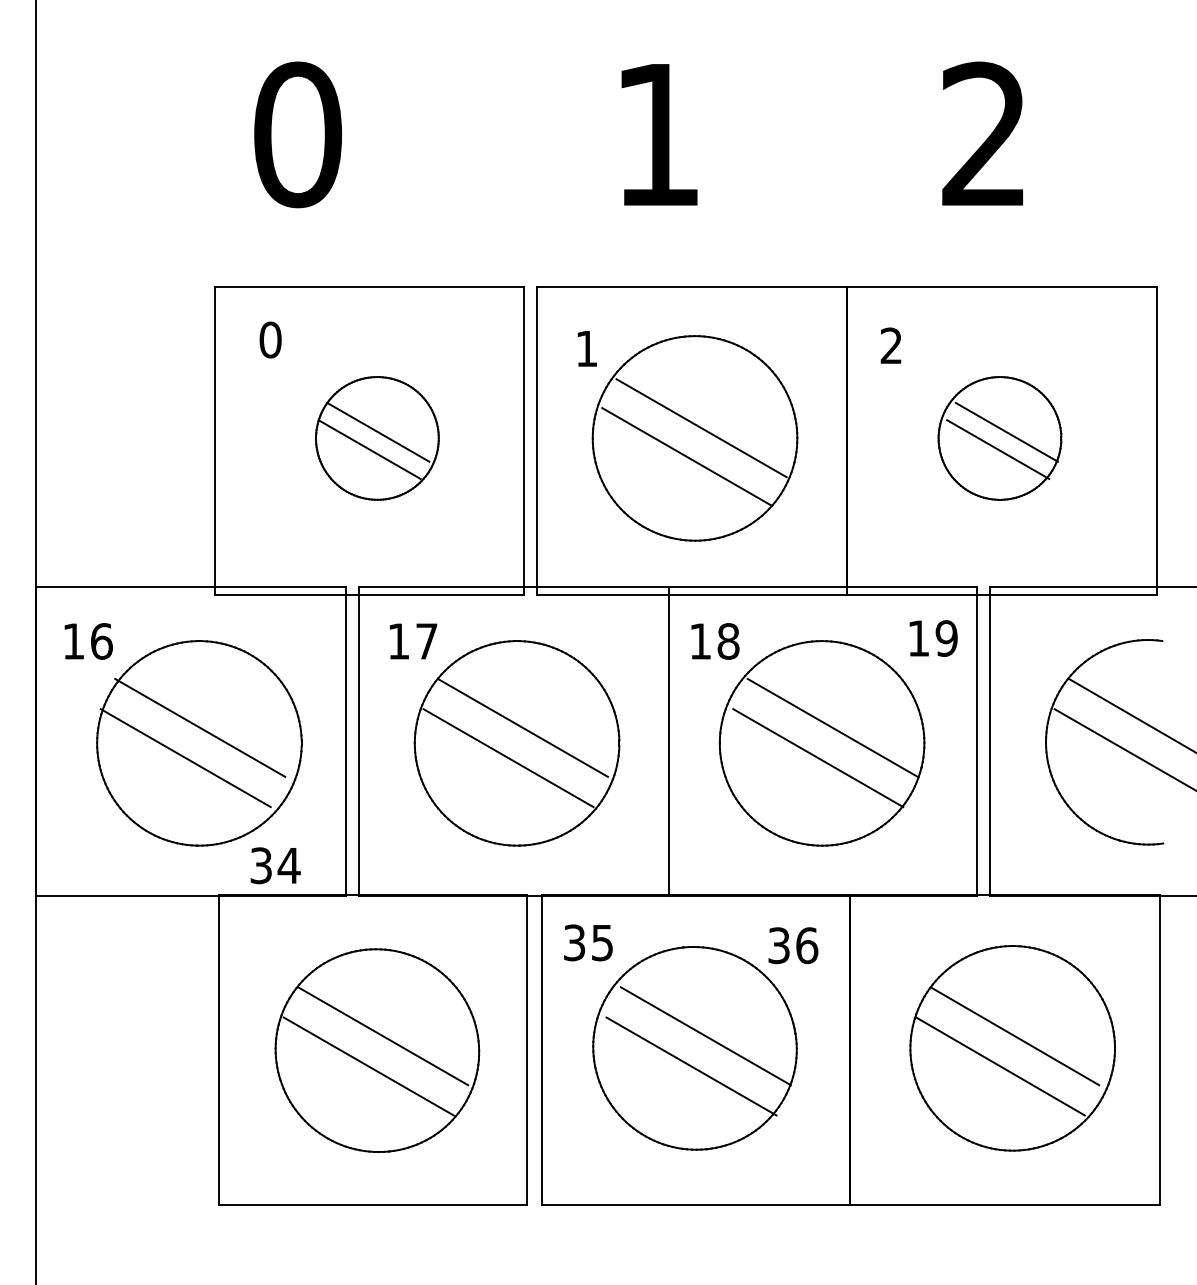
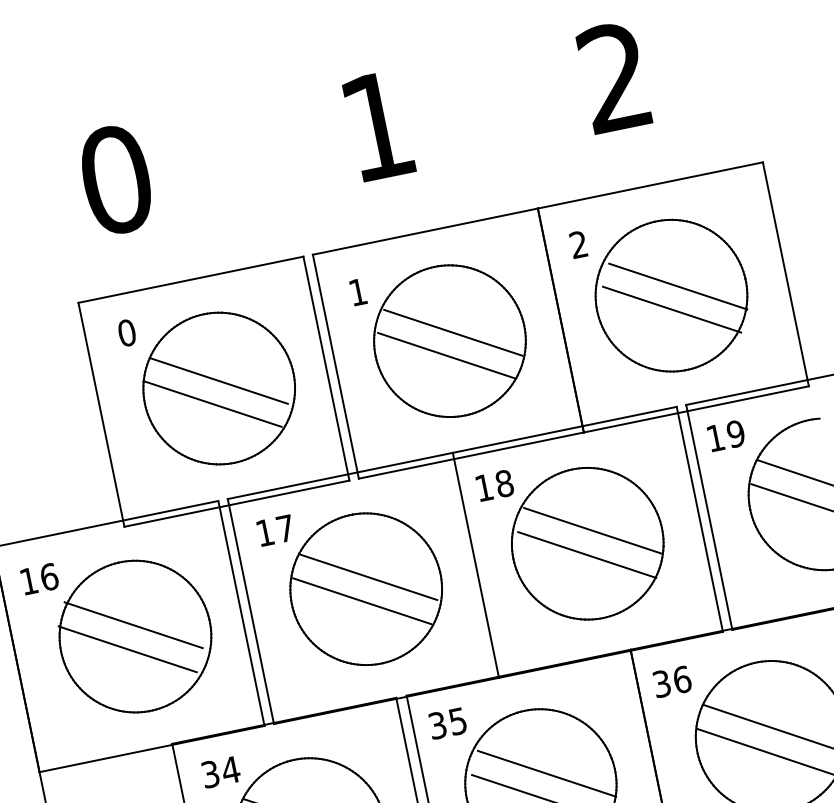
part: (377, 438) -> (219, 388), size x1.67
part: (999, 438) -> (671, 295), size x1.67
text: (933, 638) -> (726, 435), moved
text: (275, 865) -> (220, 772), moved
text: (793, 945) -> (672, 681), moved

